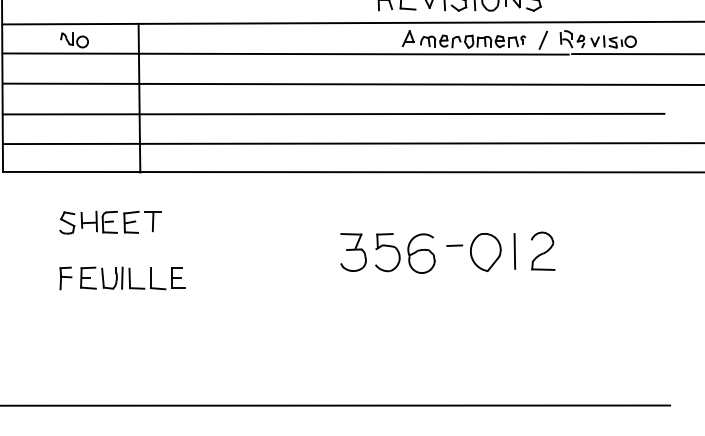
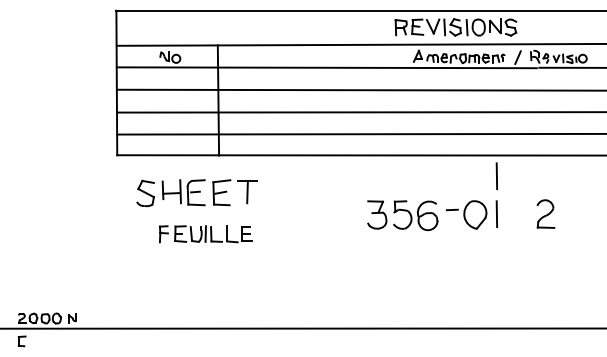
line: (514, 199) -> (496, 175), added
part: (109, 222) -> (196, 192), size x1.6
part: (542, 250) -> (545, 213), moved

